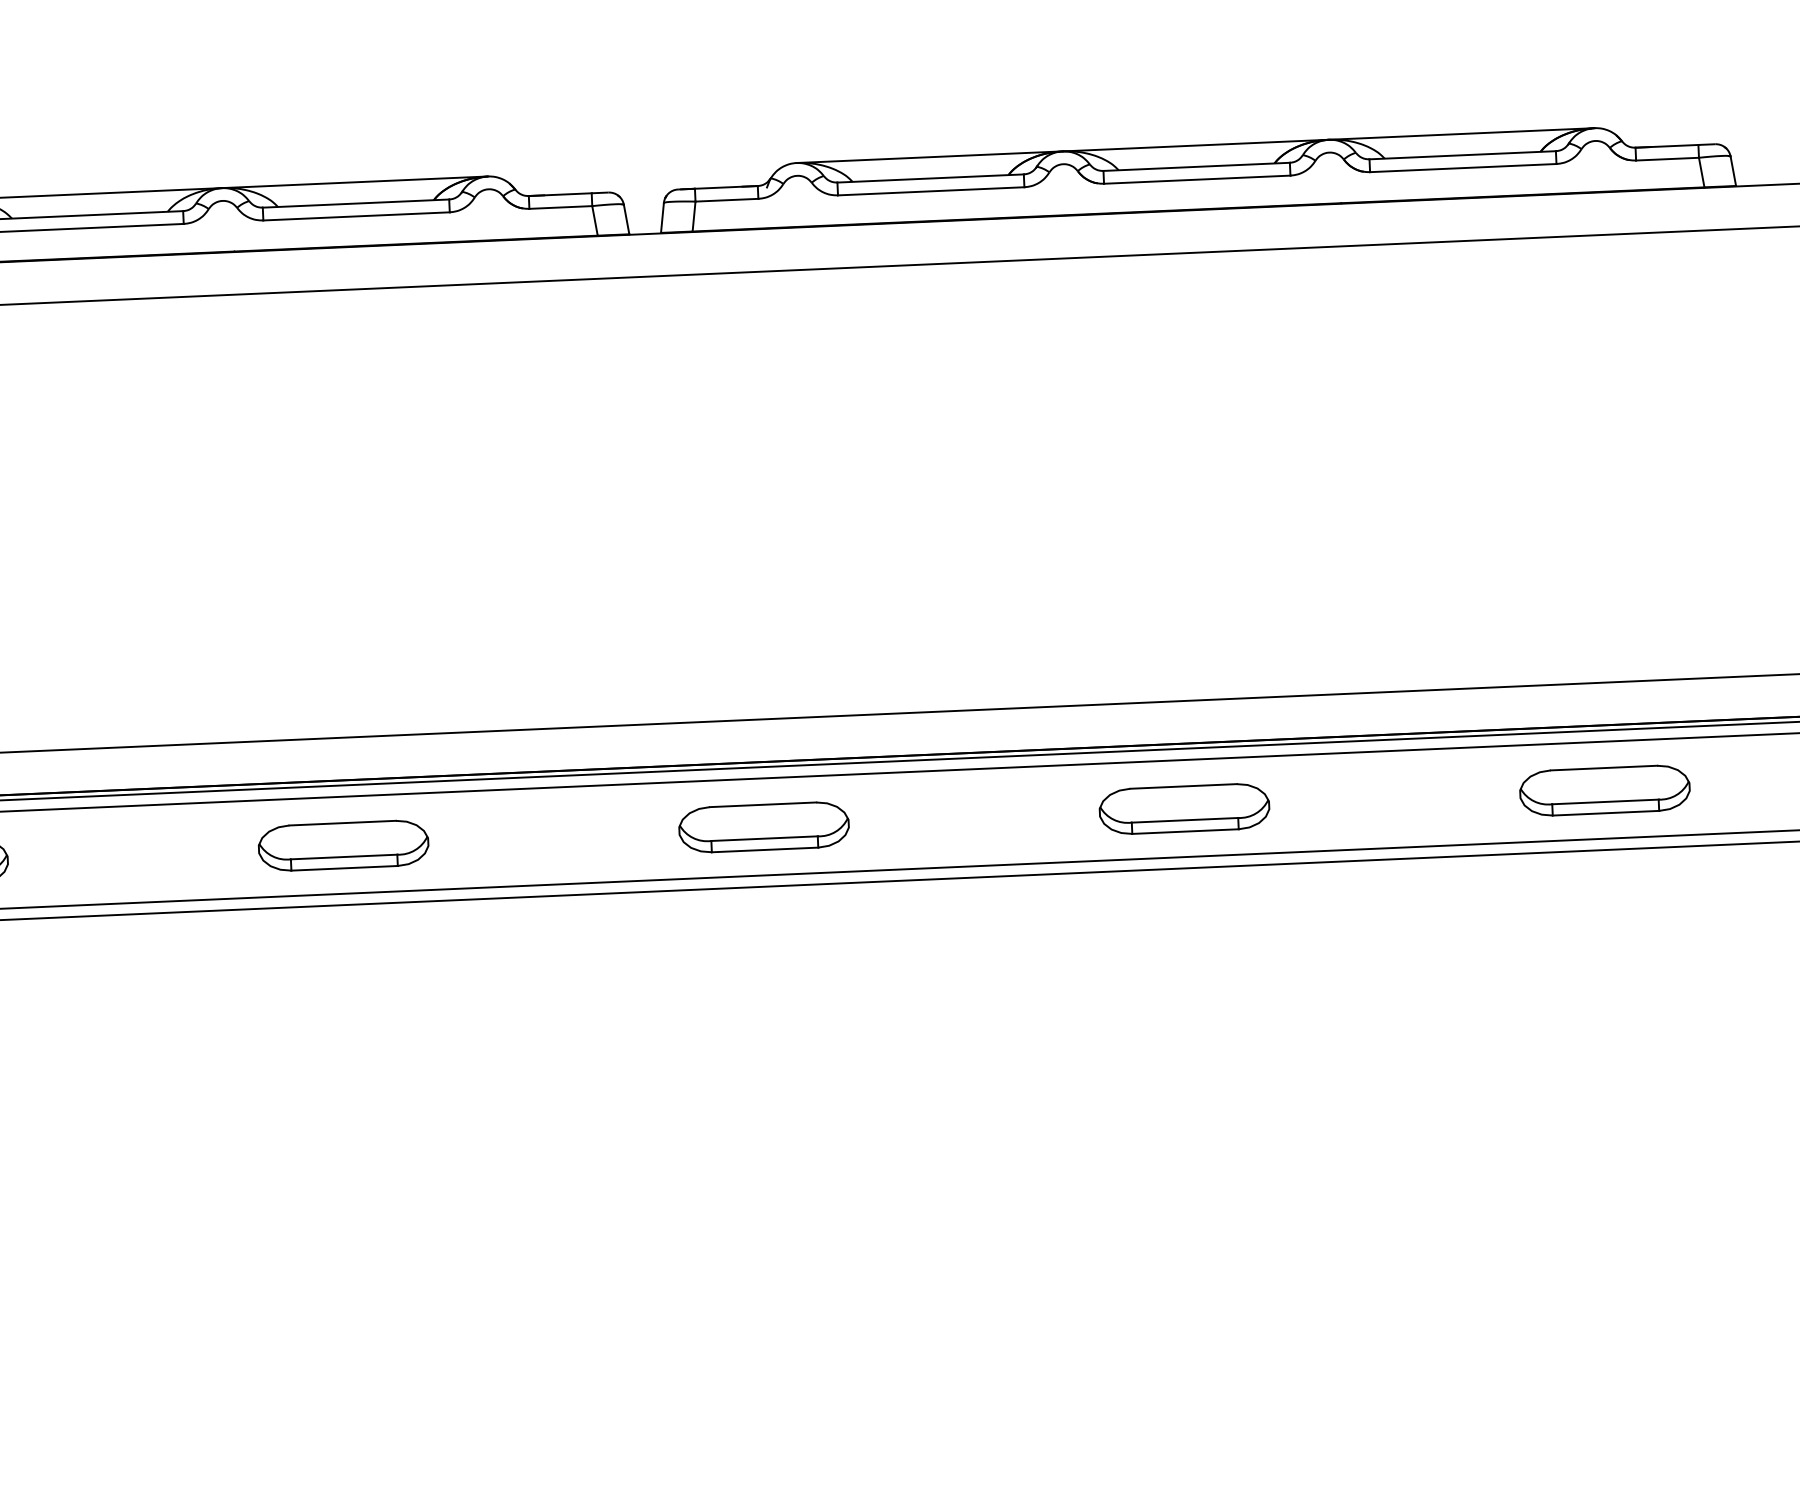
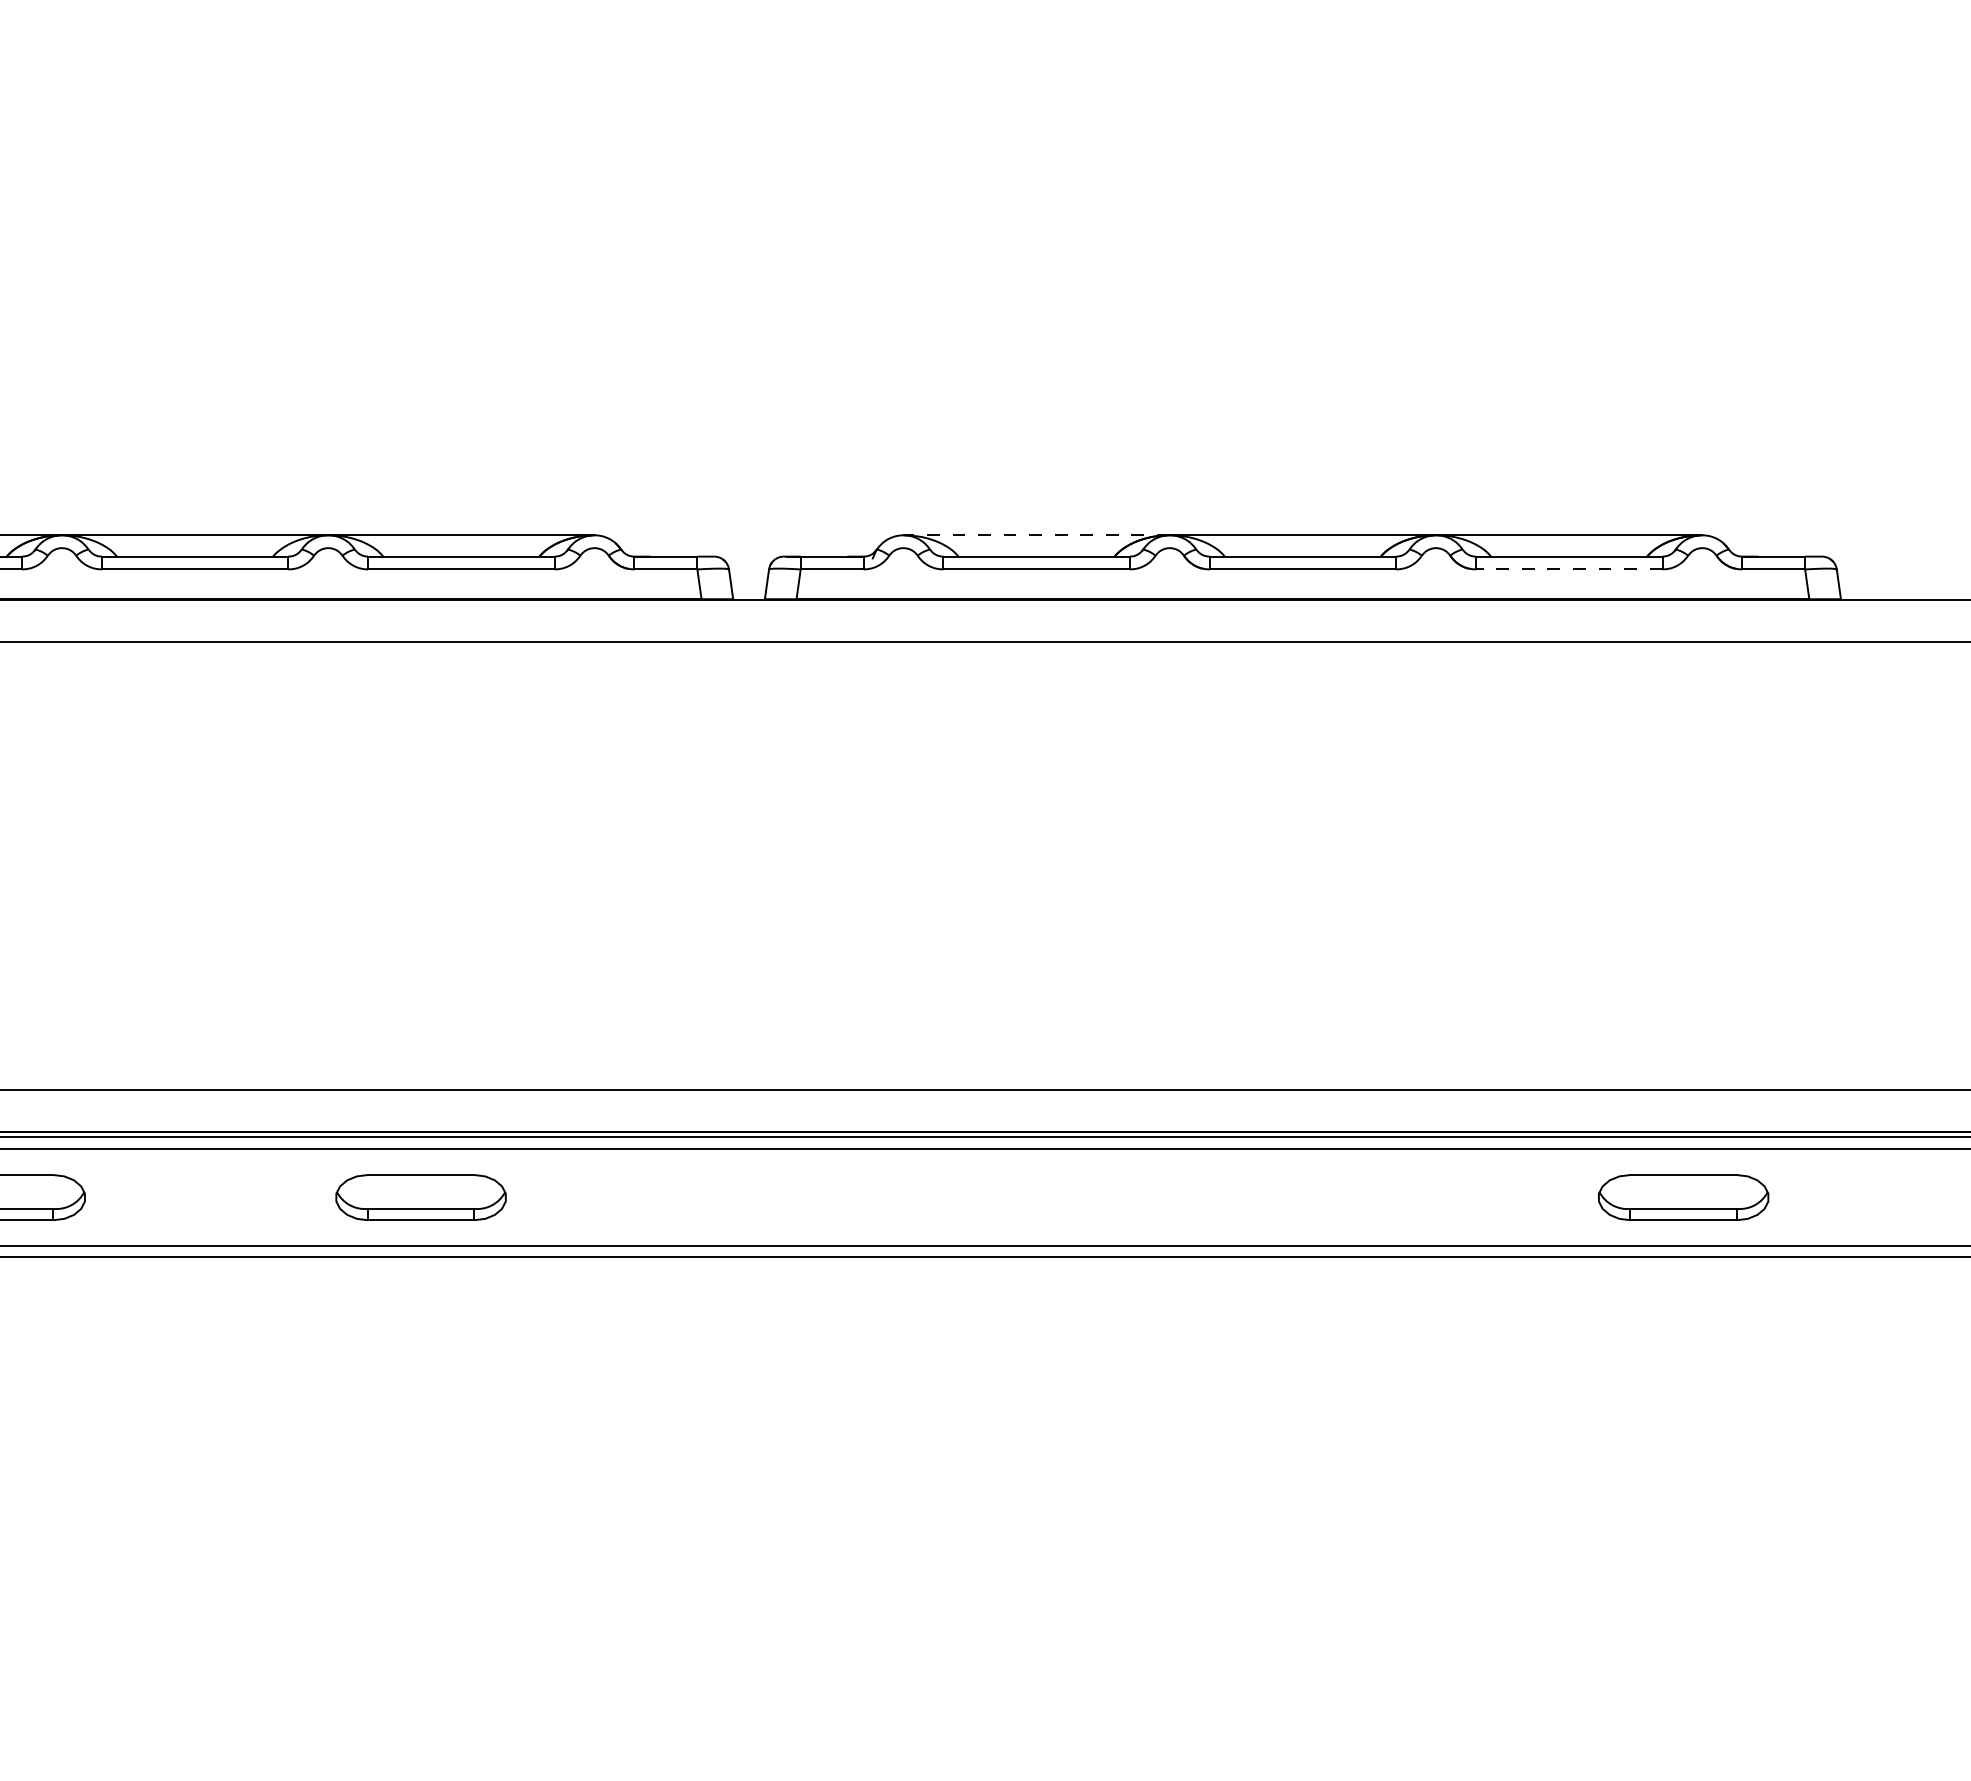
line: (929, 157) -> (1036, 535), solid -> dashed
line: (1462, 168) -> (1568, 569), solid -> dashed
part: (1184, 808) -> (1262, 1197), removed
part: (763, 827) -> (841, 1197), removed

